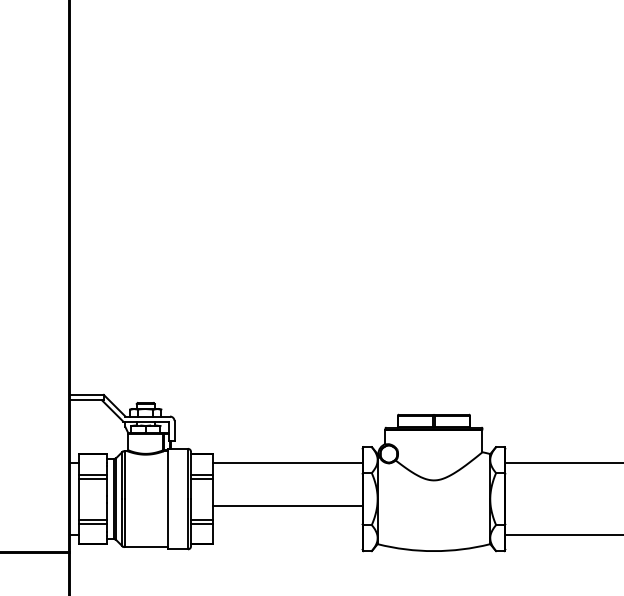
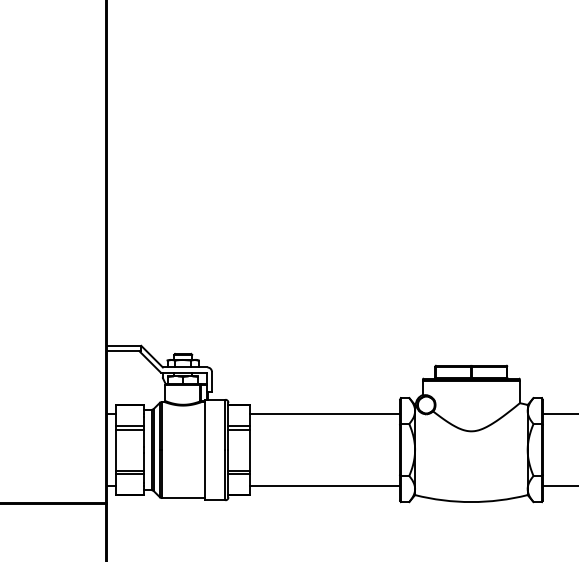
line: (287, 505) -> (324, 485), moved

